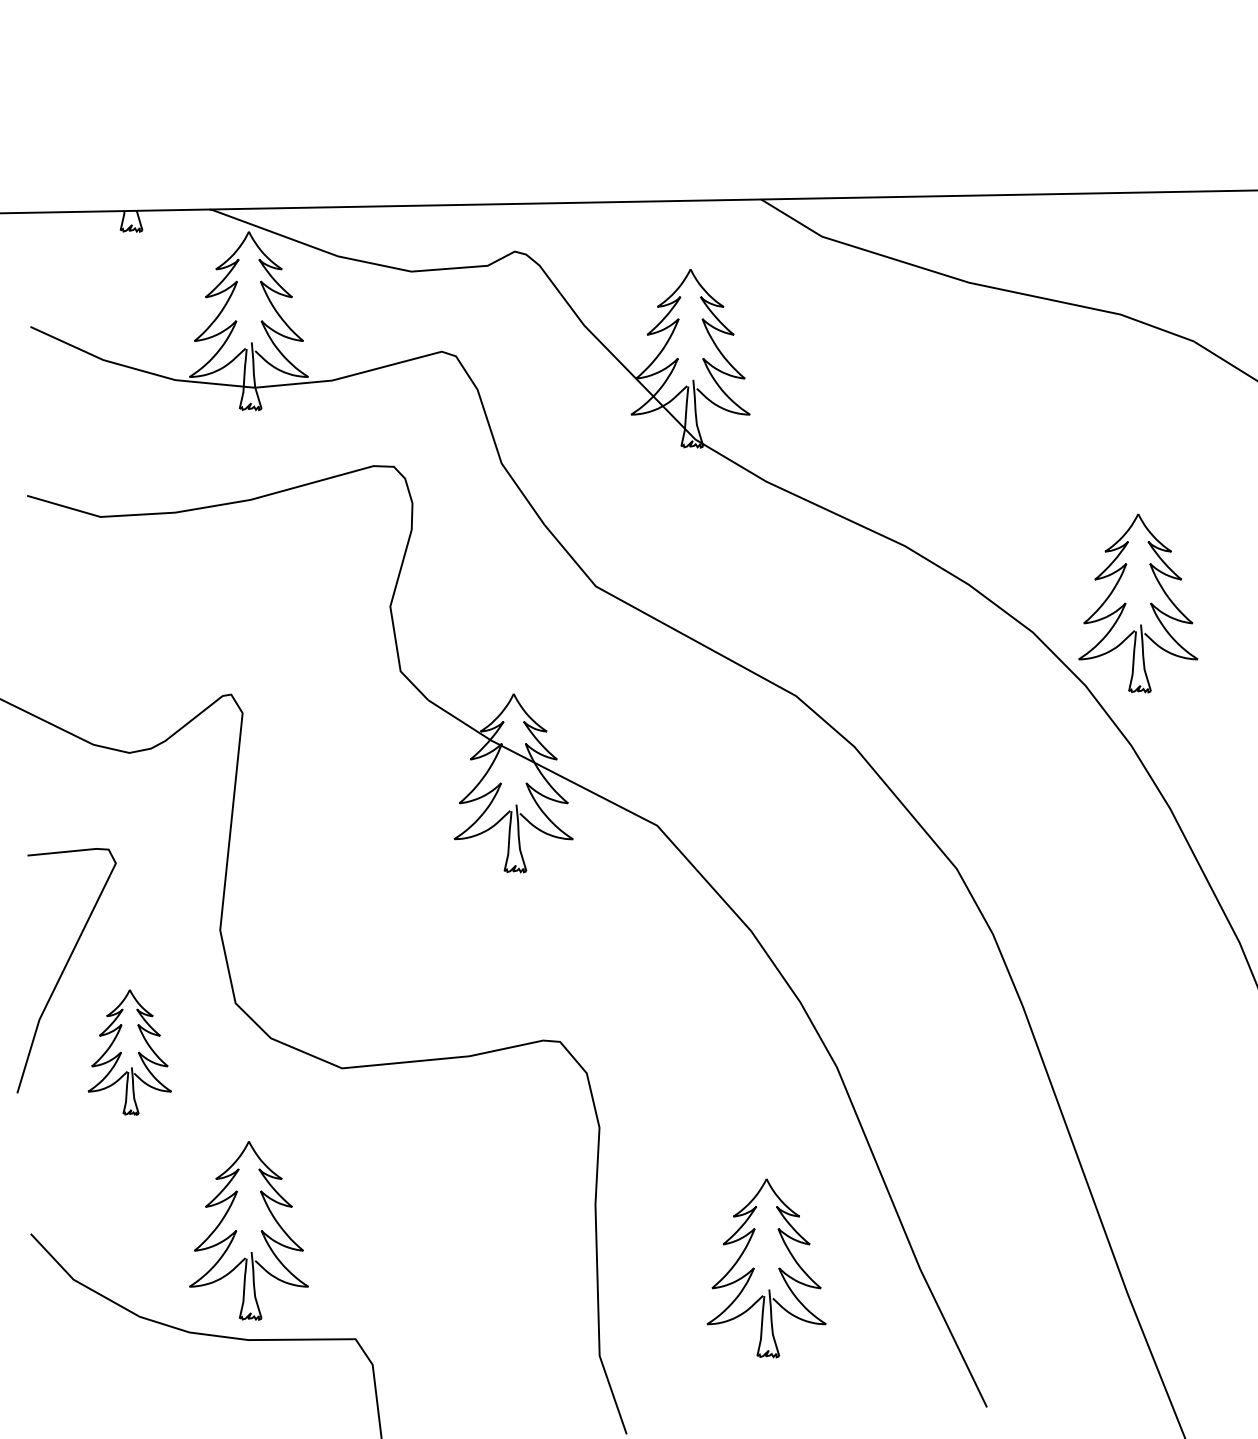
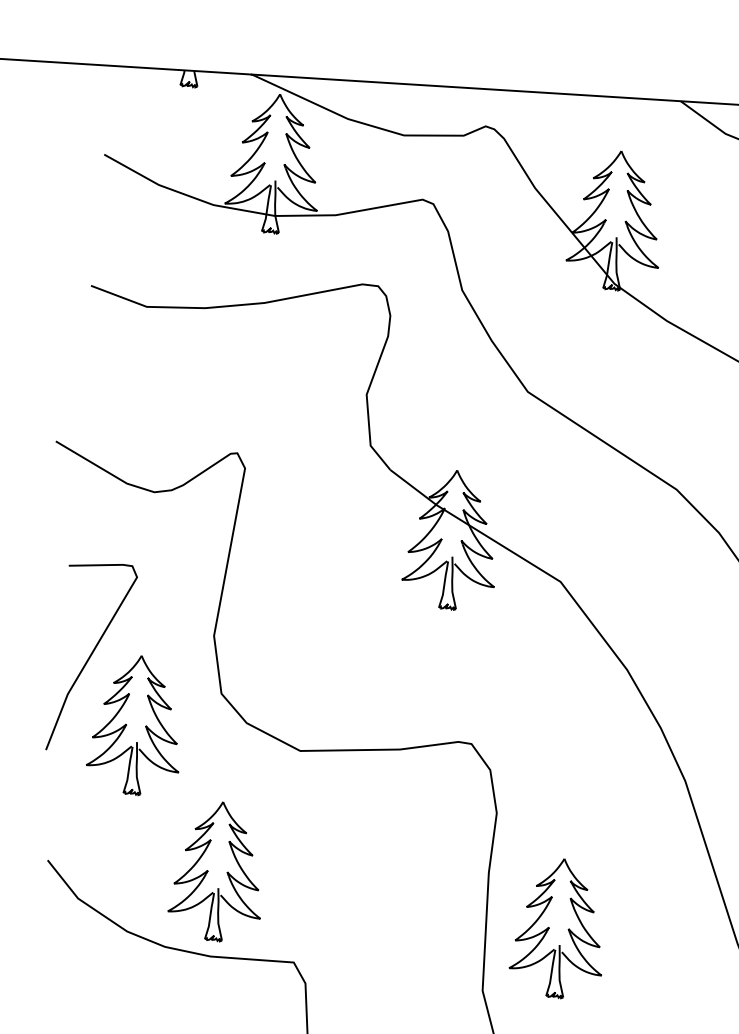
part: (129, 1052) -> (135, 725), size x1.43
part: (766, 1268) -> (558, 928), moved

